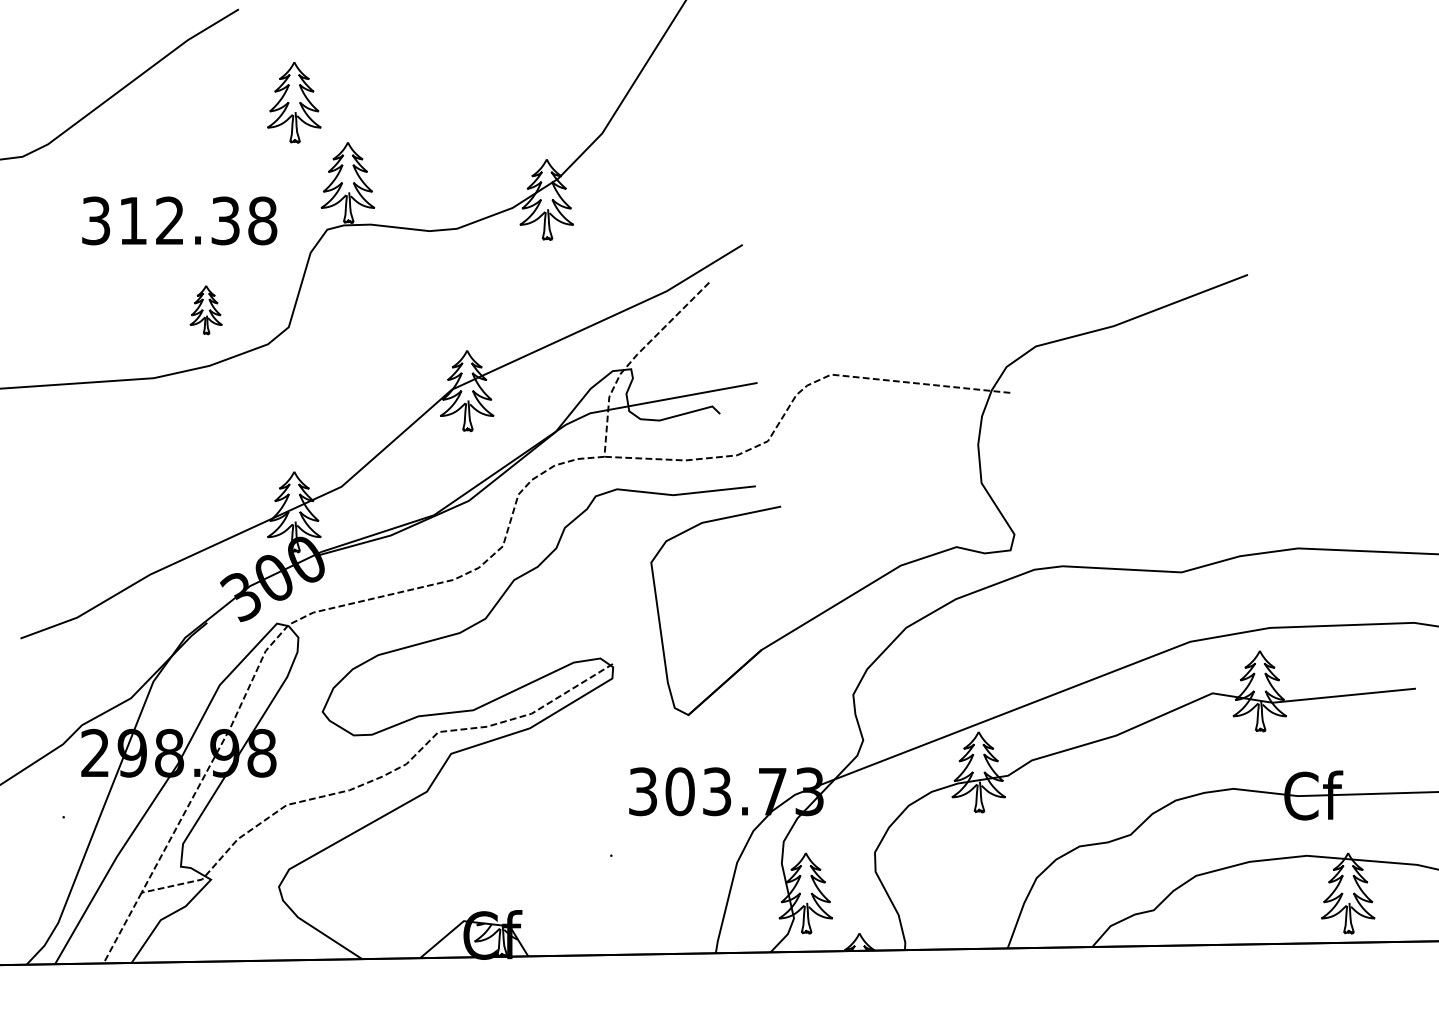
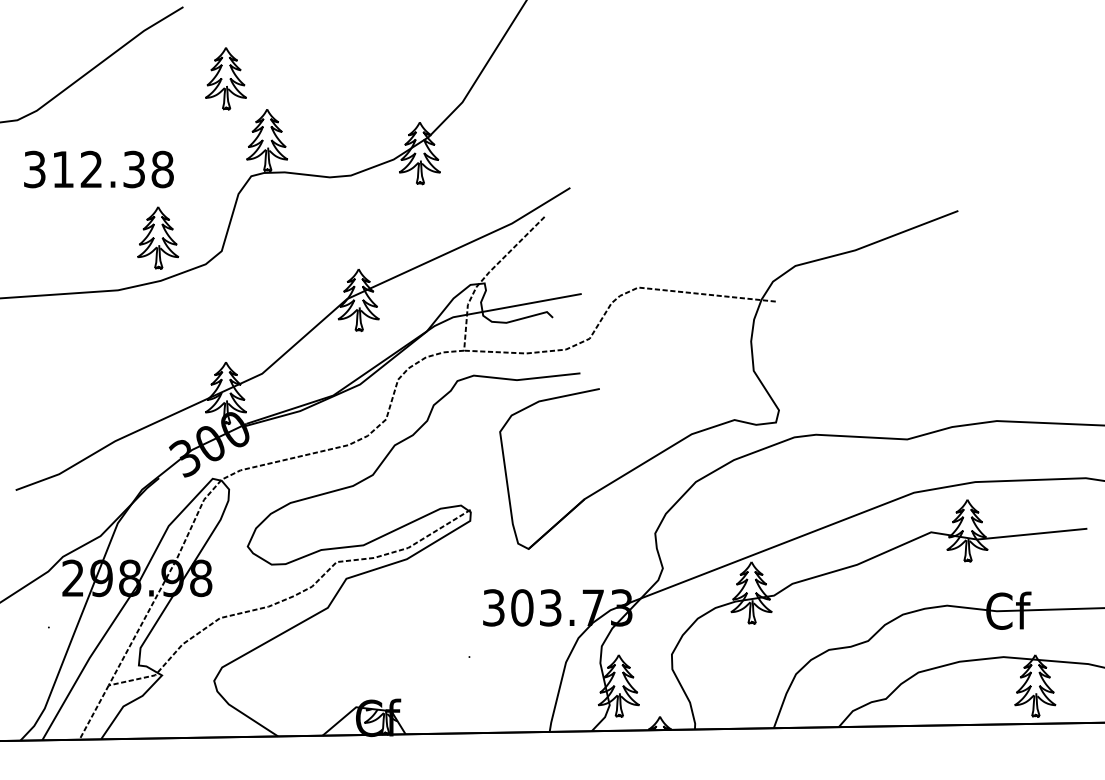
text: (179, 220) -> (98, 169), moved
part: (206, 309) -> (158, 237), size x1.67

